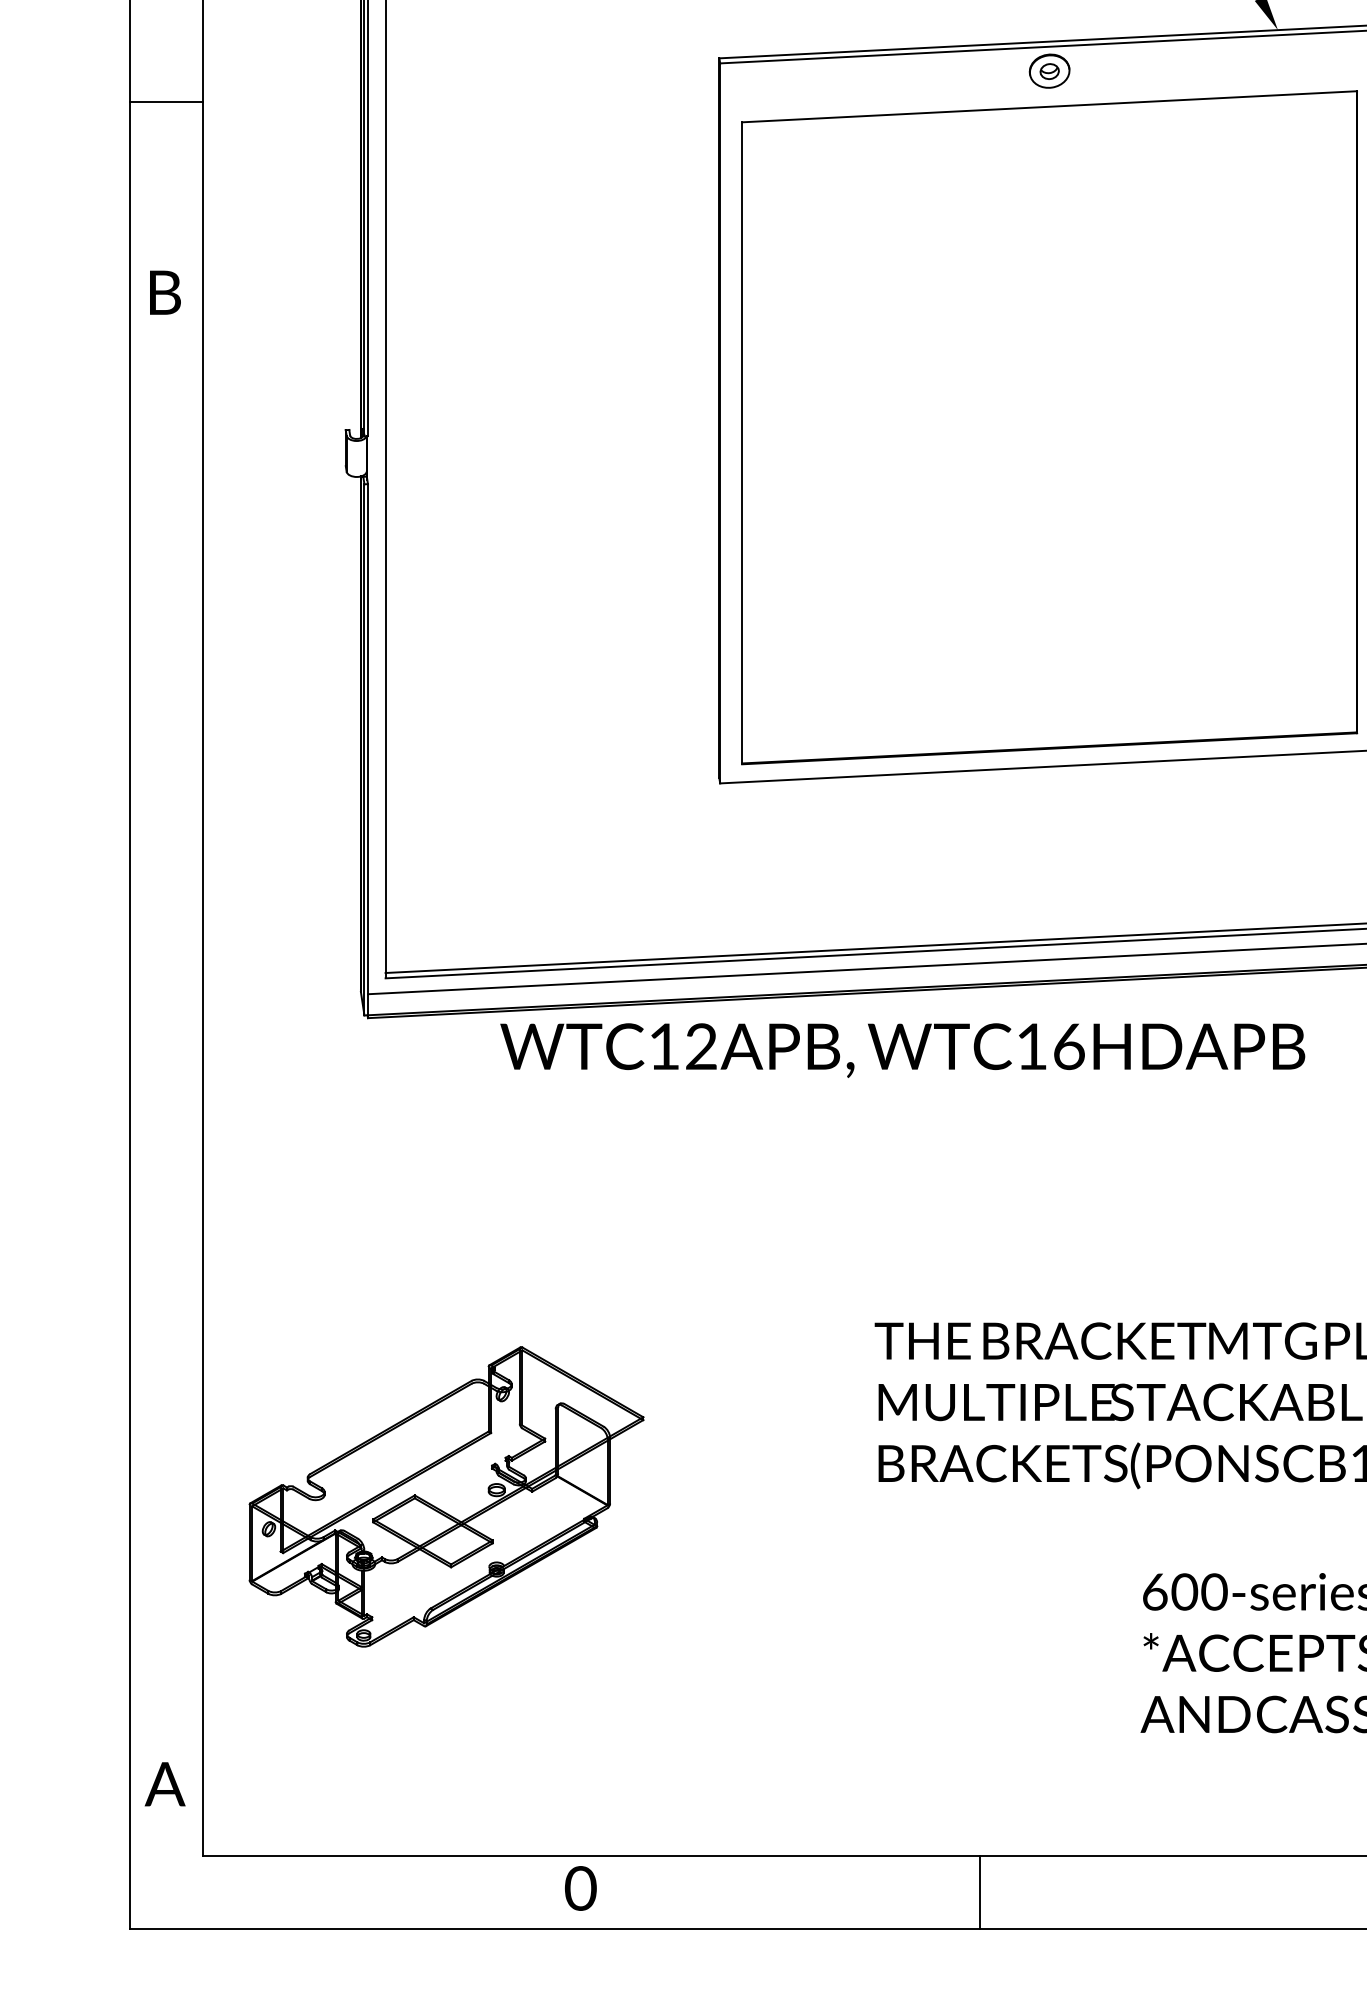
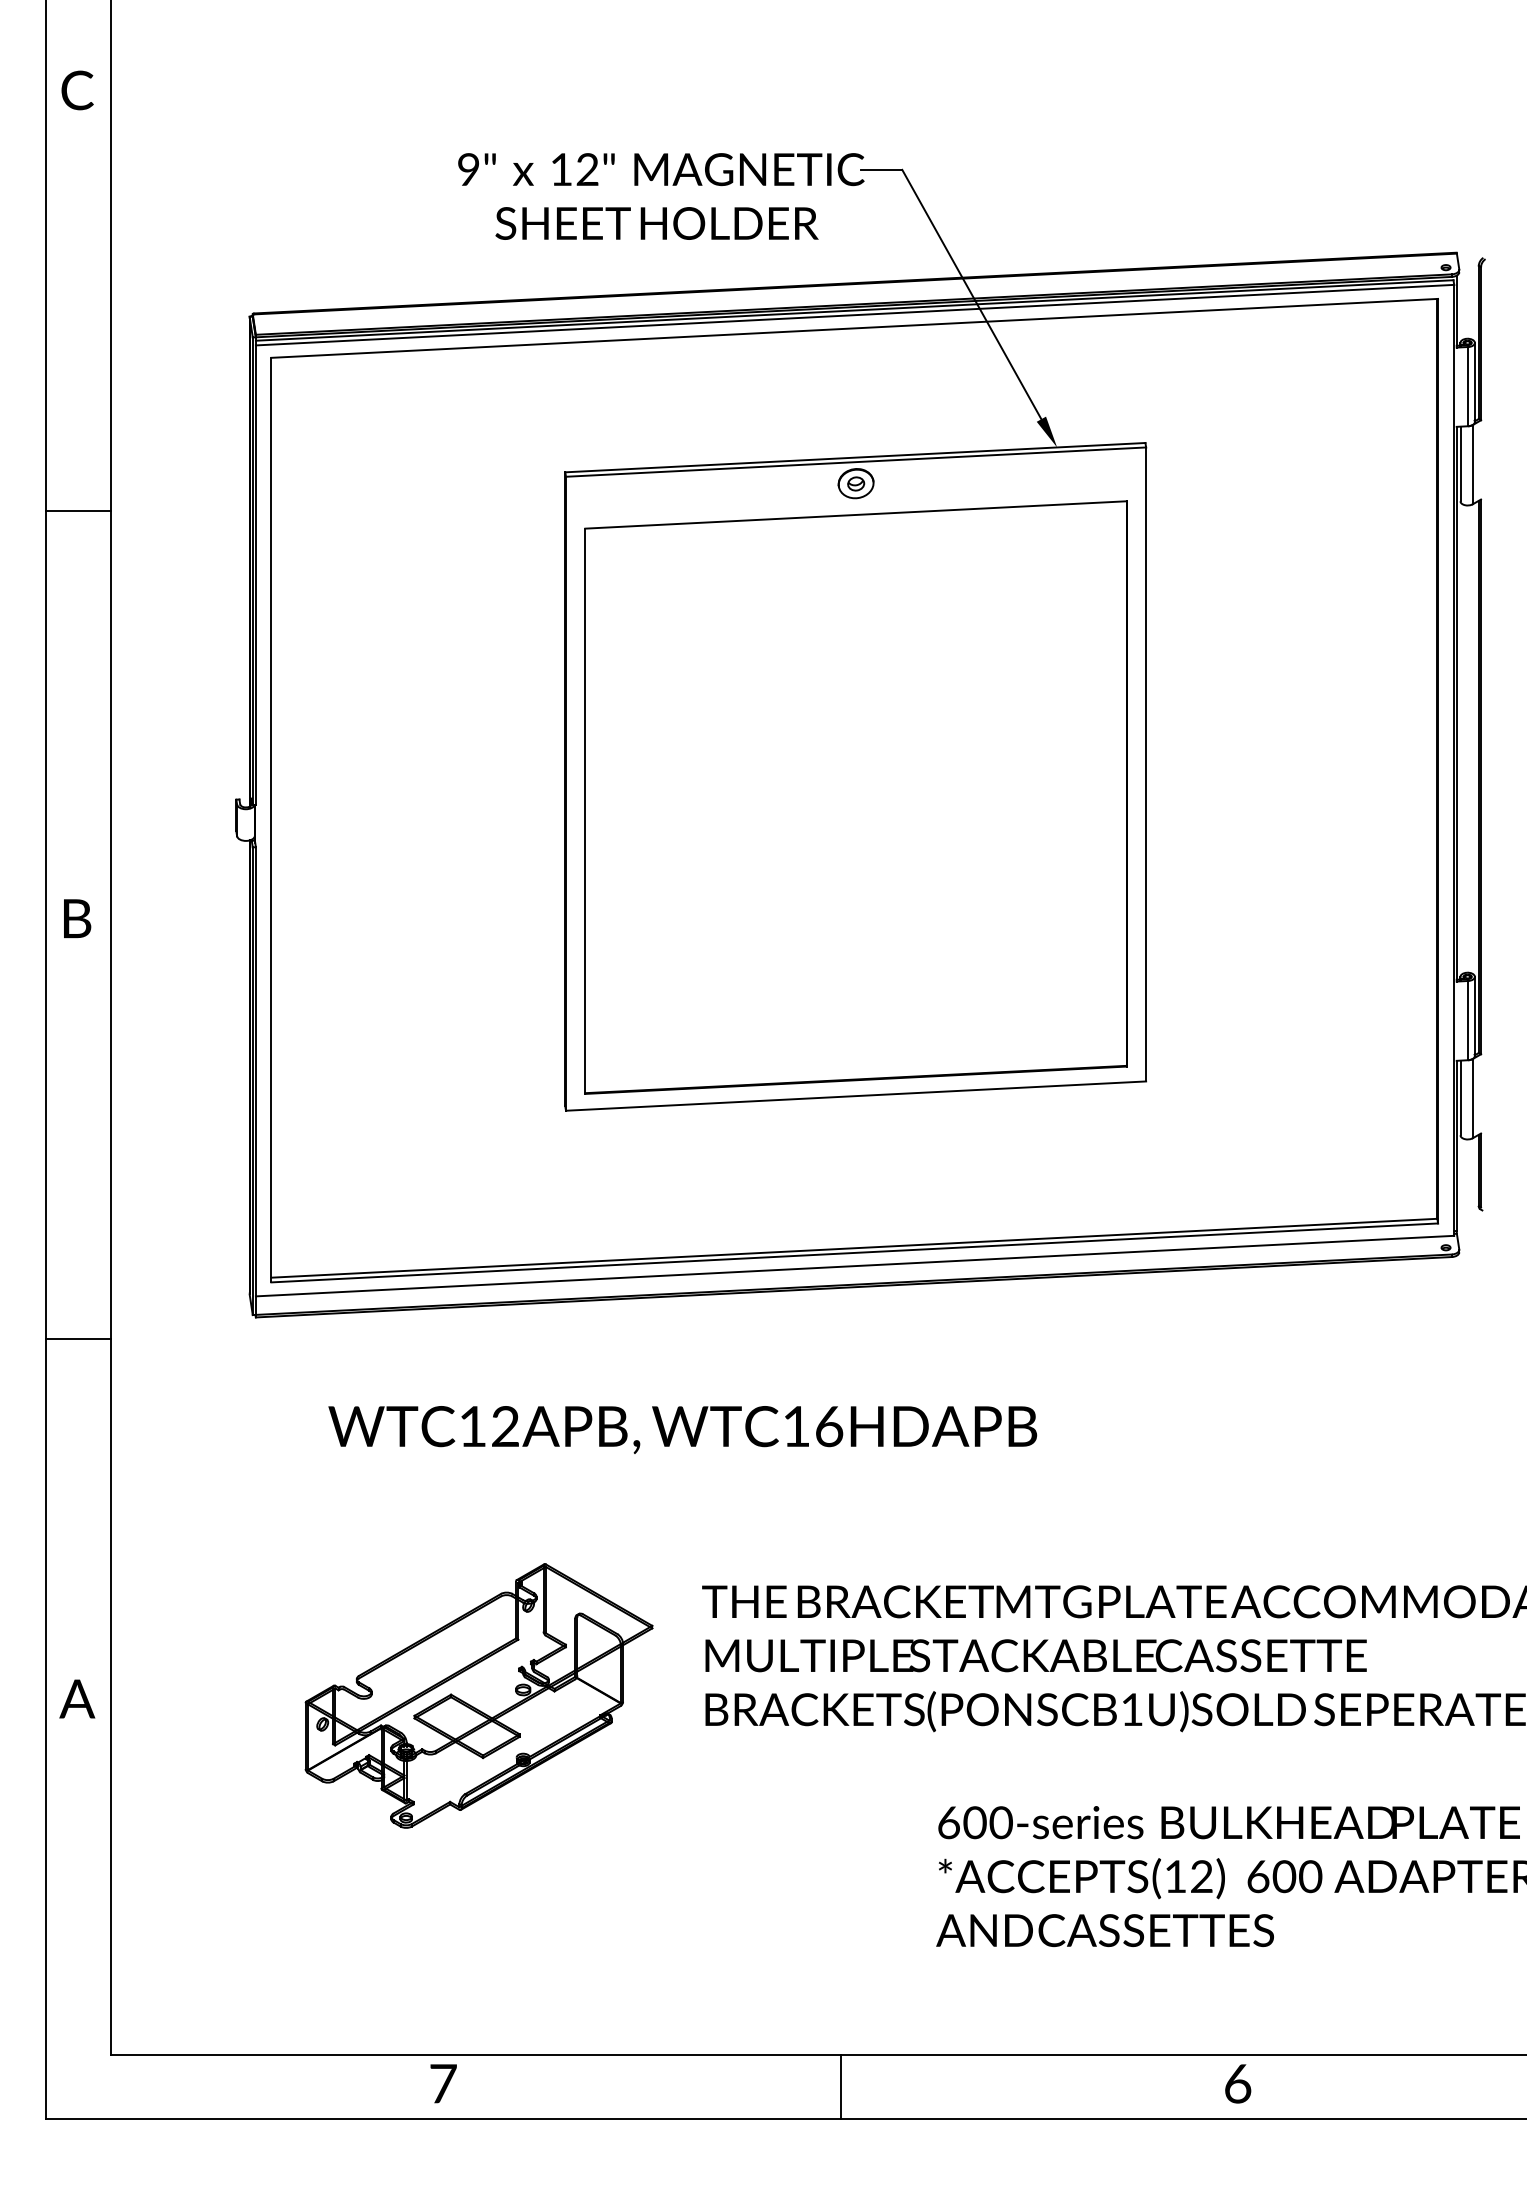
text: (165, 292) -> (77, 918), moved
line: (165, 1043) -> (77, 1339), added
text: (902, 1050) -> (682, 1429), moved
part: (445, 1496) -> (478, 1695), moved
text: (165, 1783) -> (77, 1698), moved
text: (581, 1888) -> (443, 2083), 0 -> 7
line: (979, 1891) -> (840, 2086), moved

